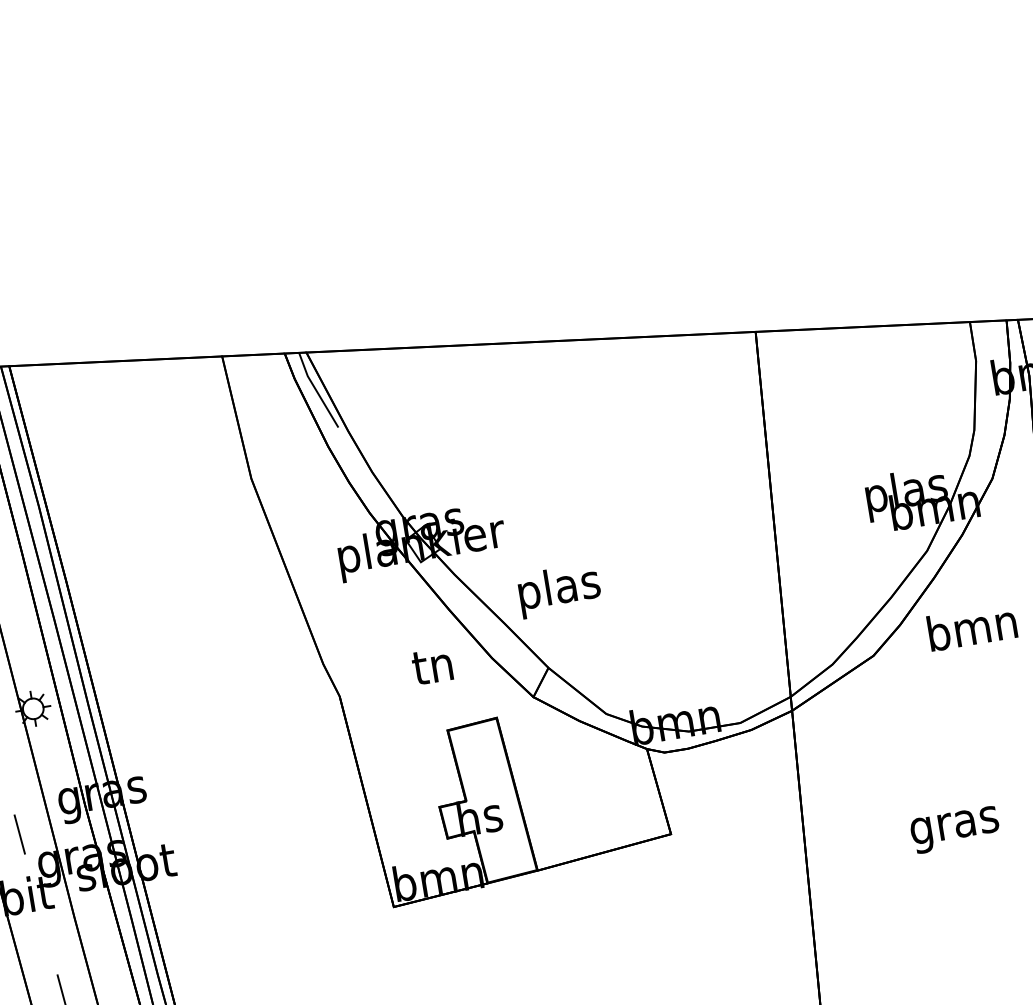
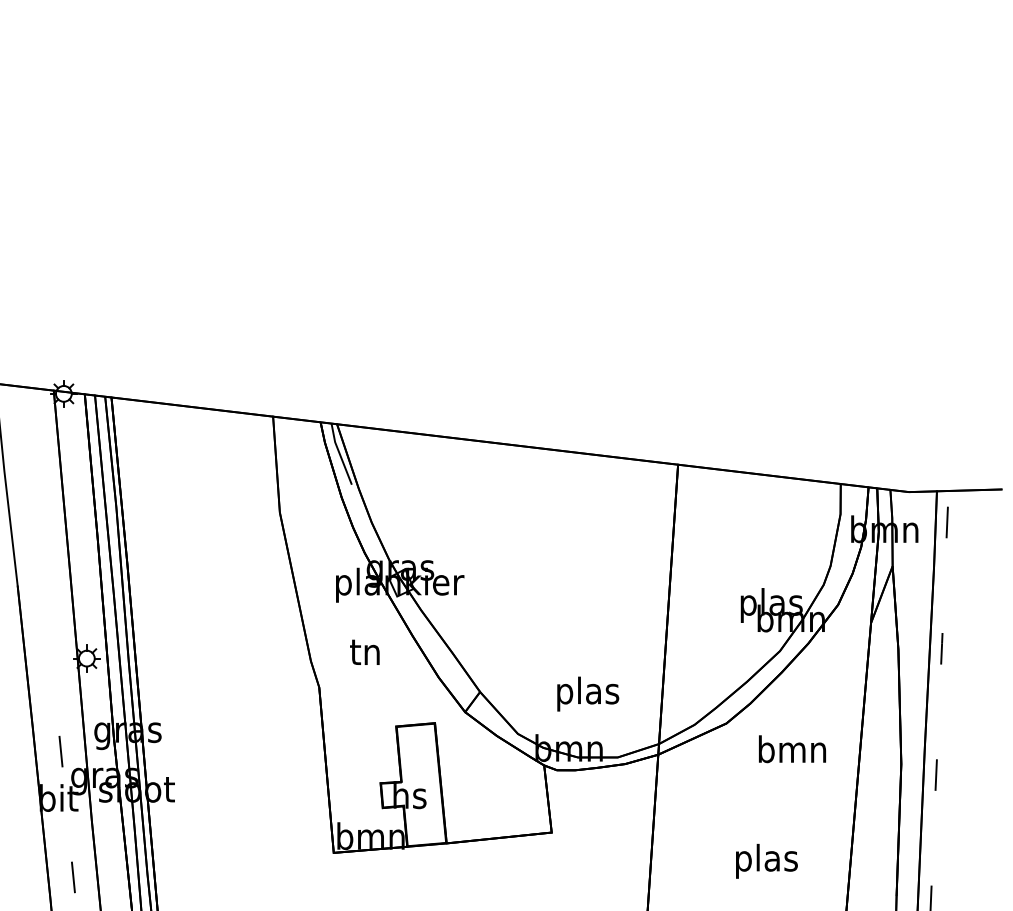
text: (559, 589) -> (588, 693), moved
text: (972, 627) -> (792, 749), moved
text: (431, 665) -> (364, 651), moved
text: (954, 824) -> (766, 860), gras -> plas

